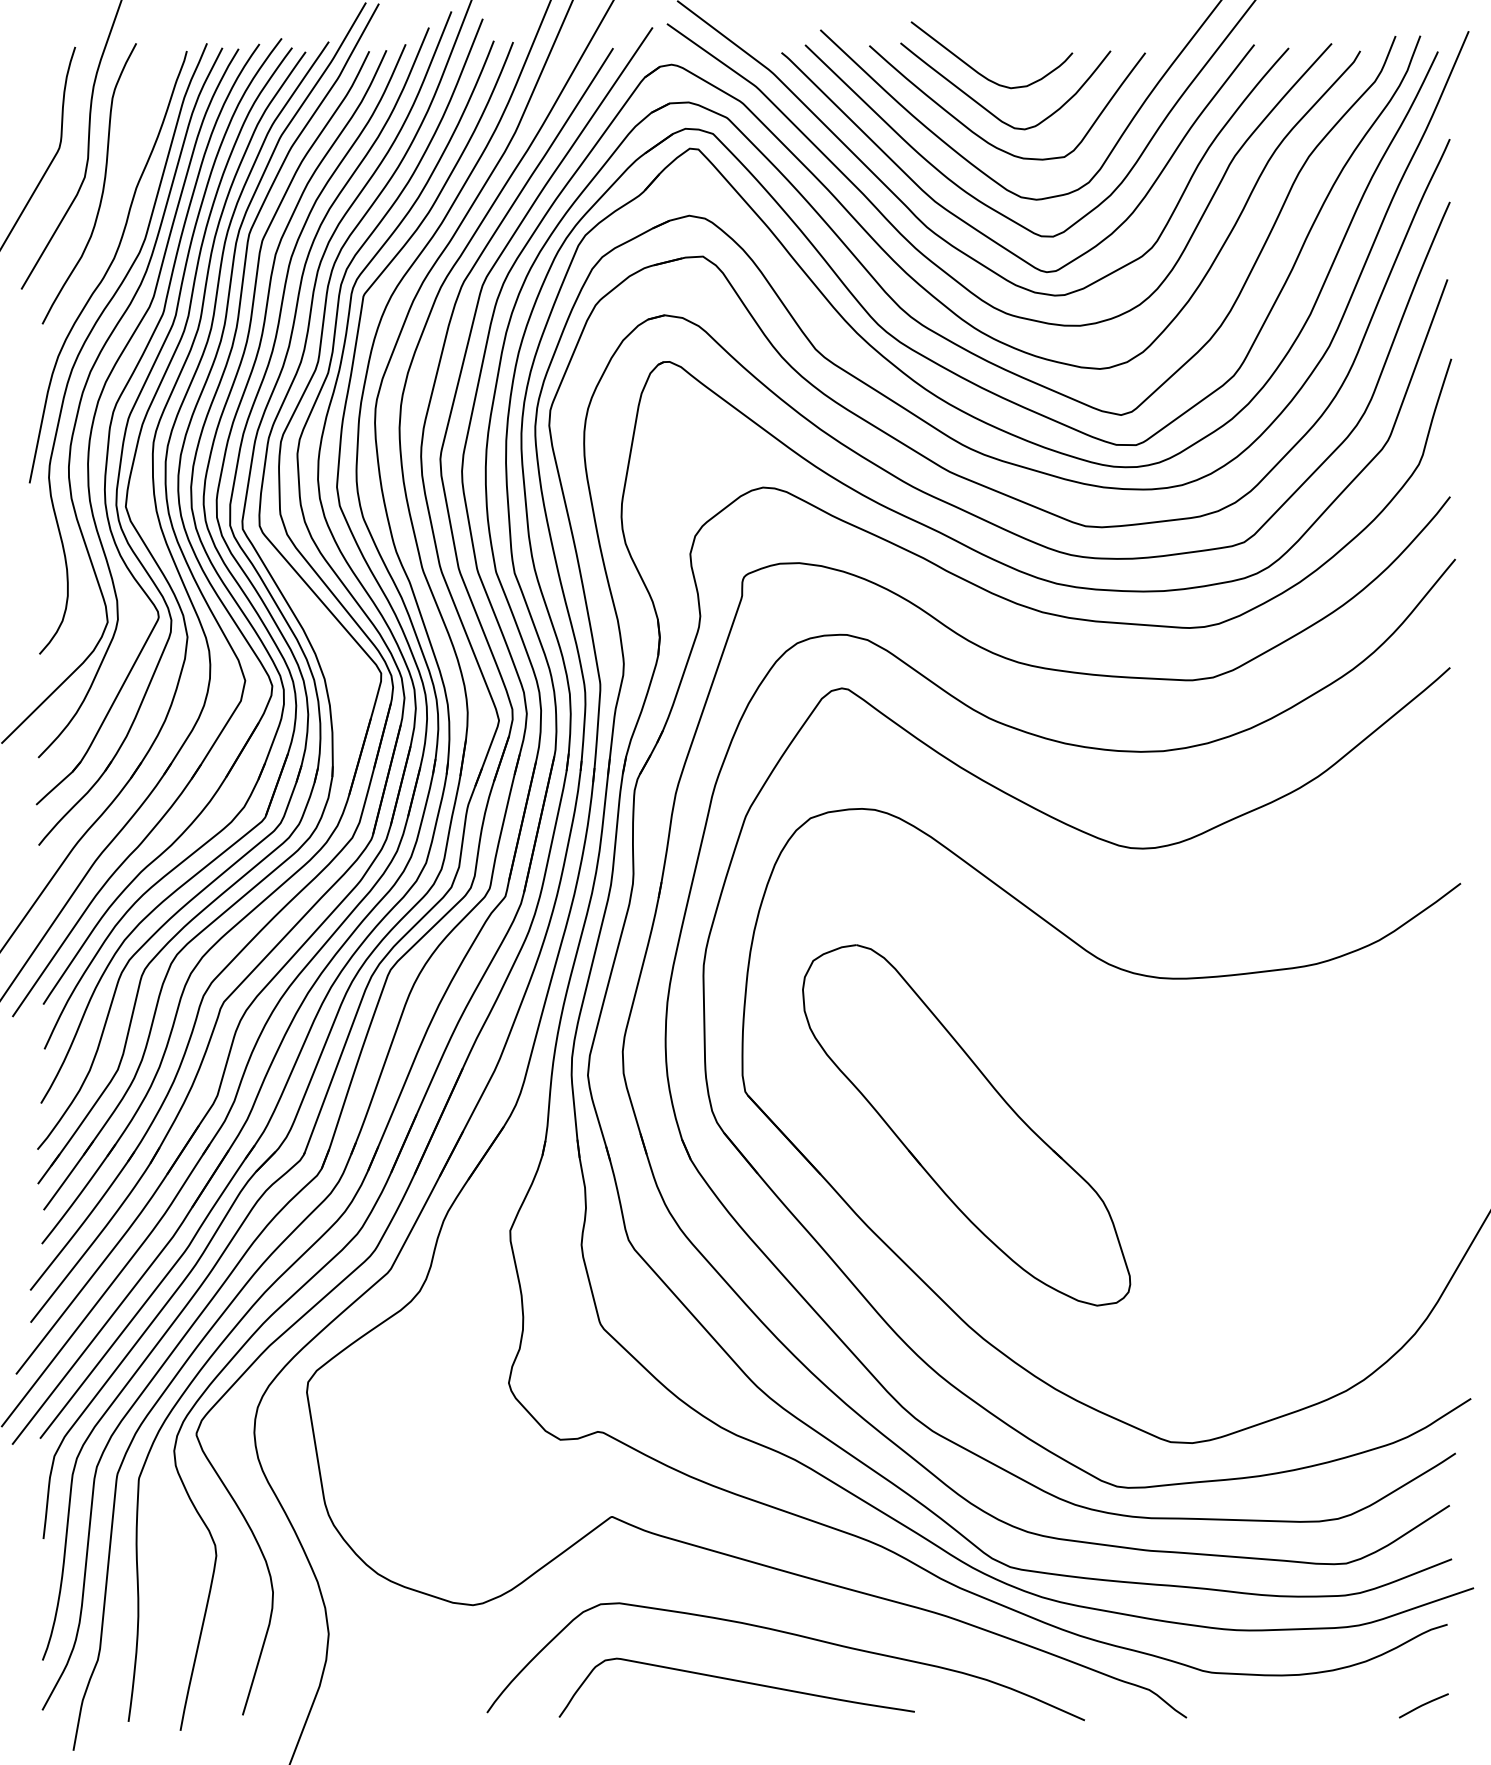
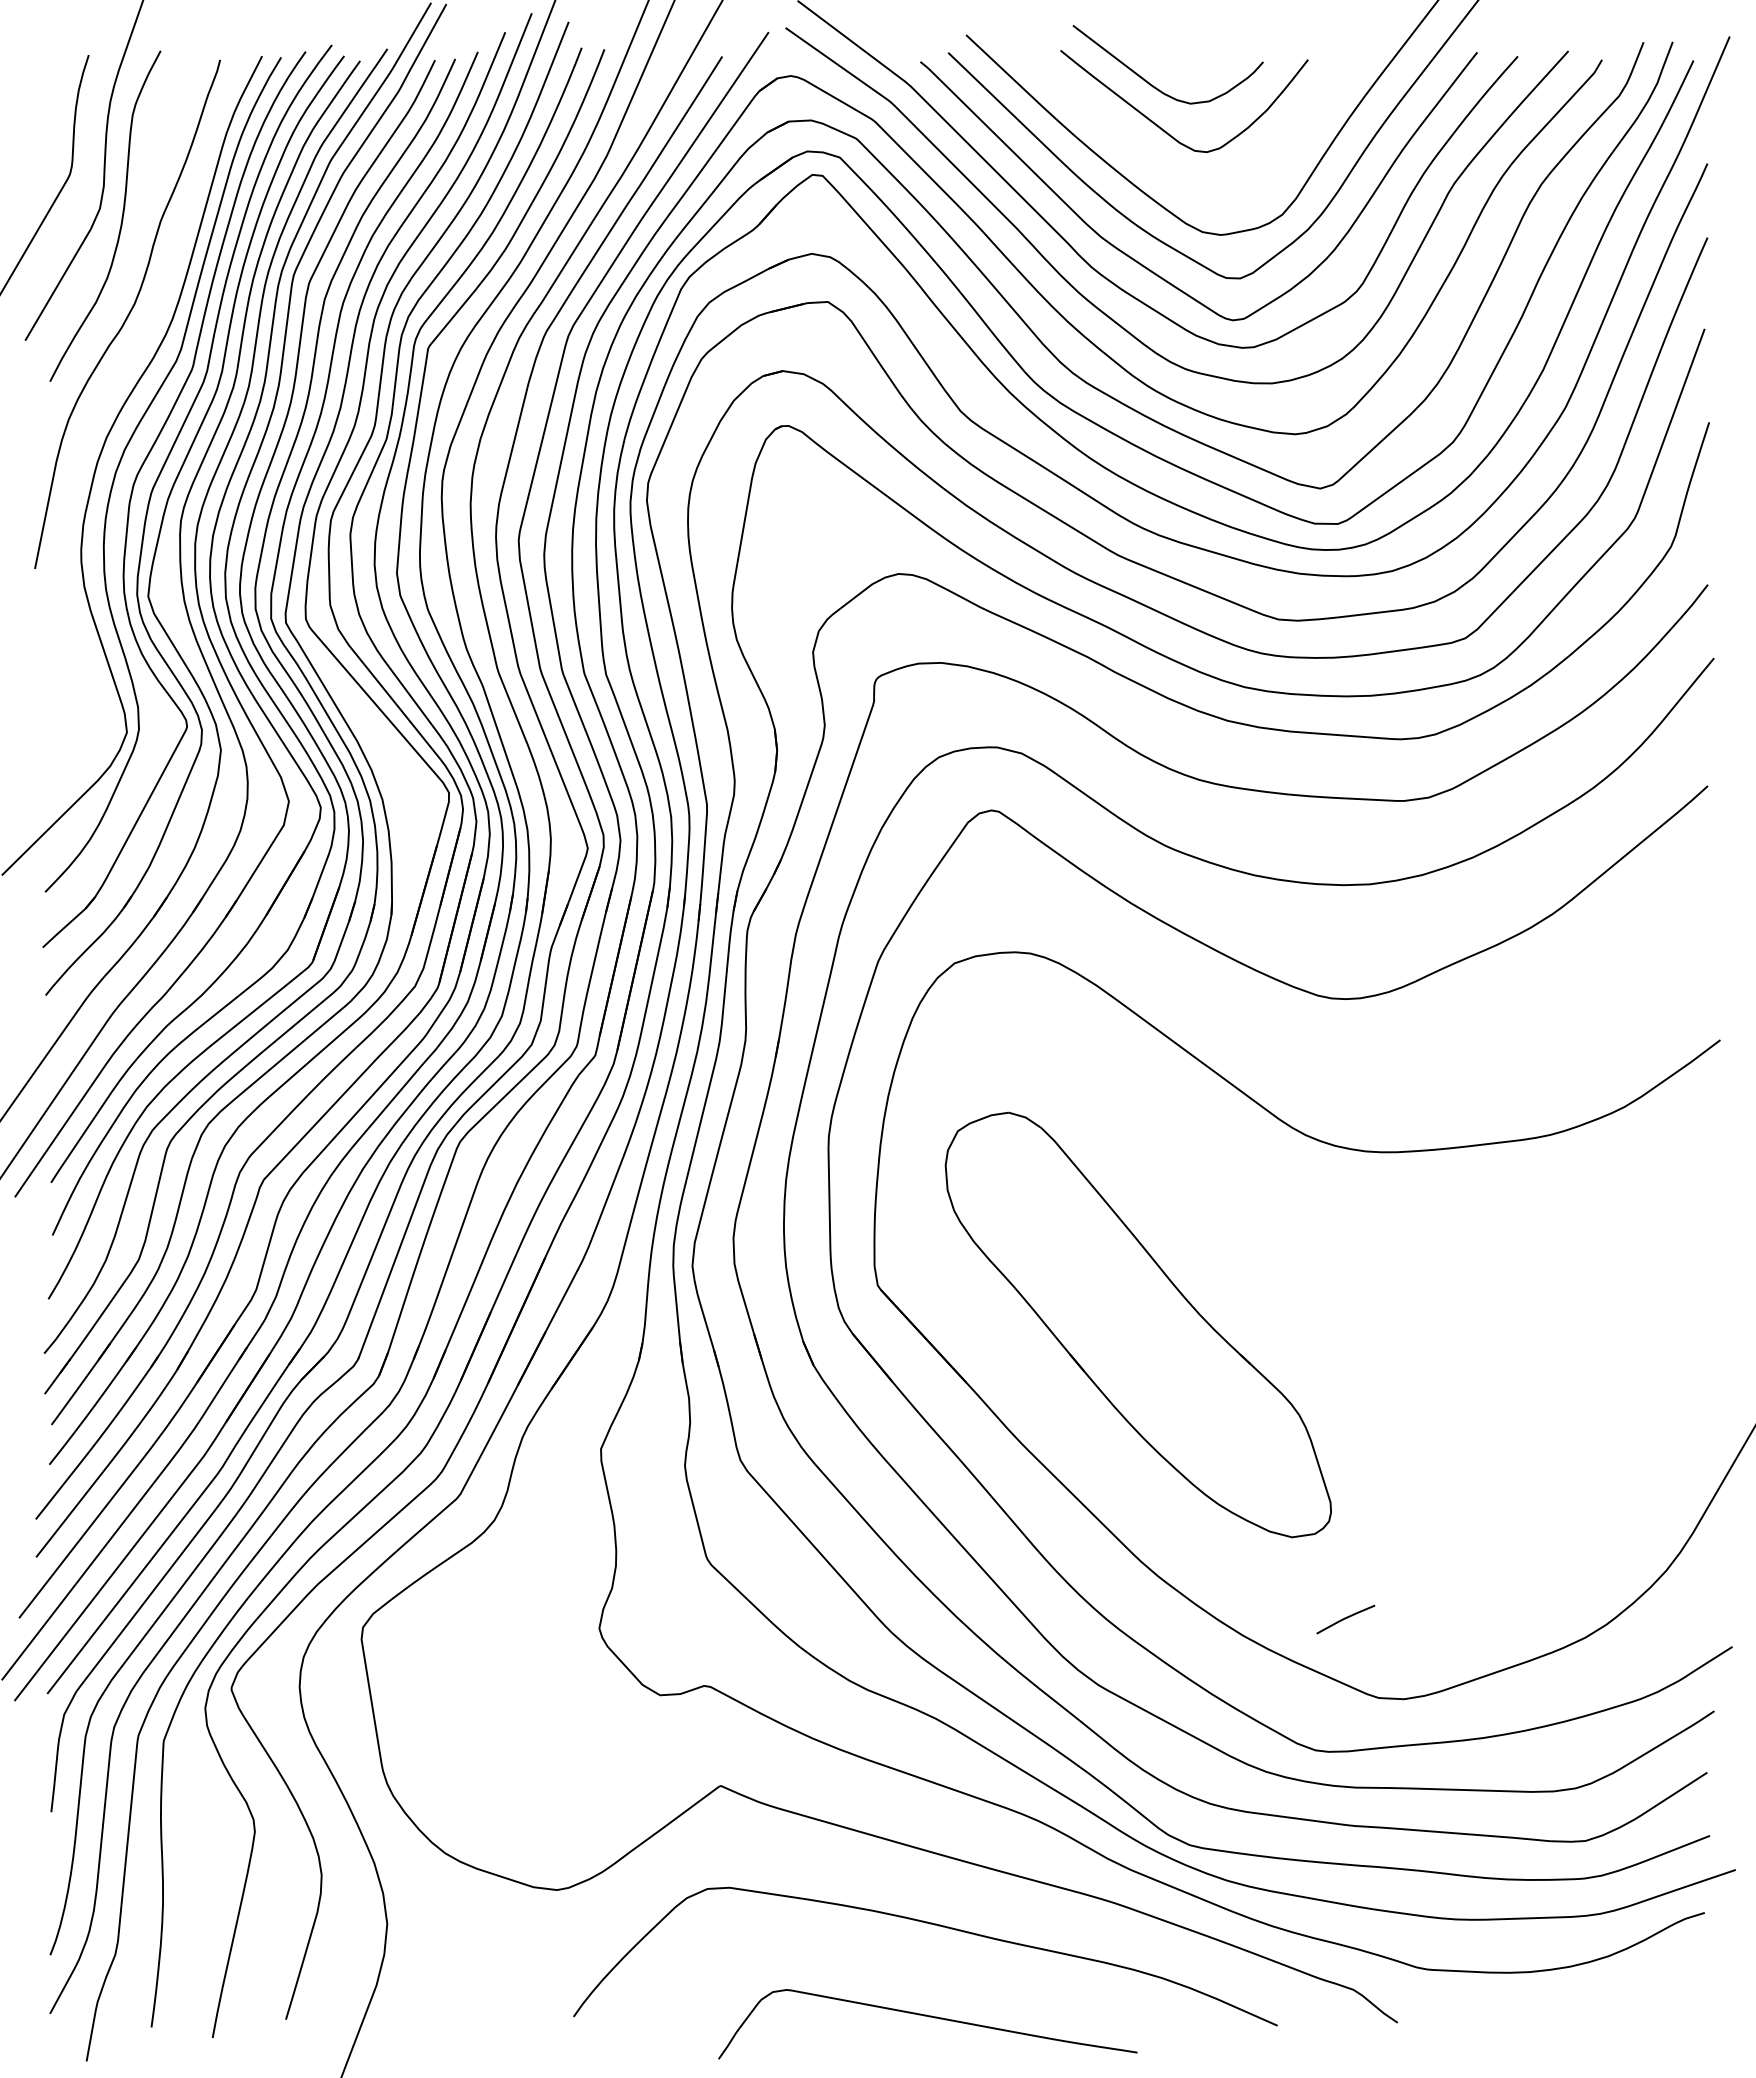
curve: (982, 137) -> (1156, 161), removed
curve: (92, 331) -> (108, 390), removed
curve: (738, 1682) -> (929, 2017), moved
line: (1423, 1705) -> (1345, 1619), moved

